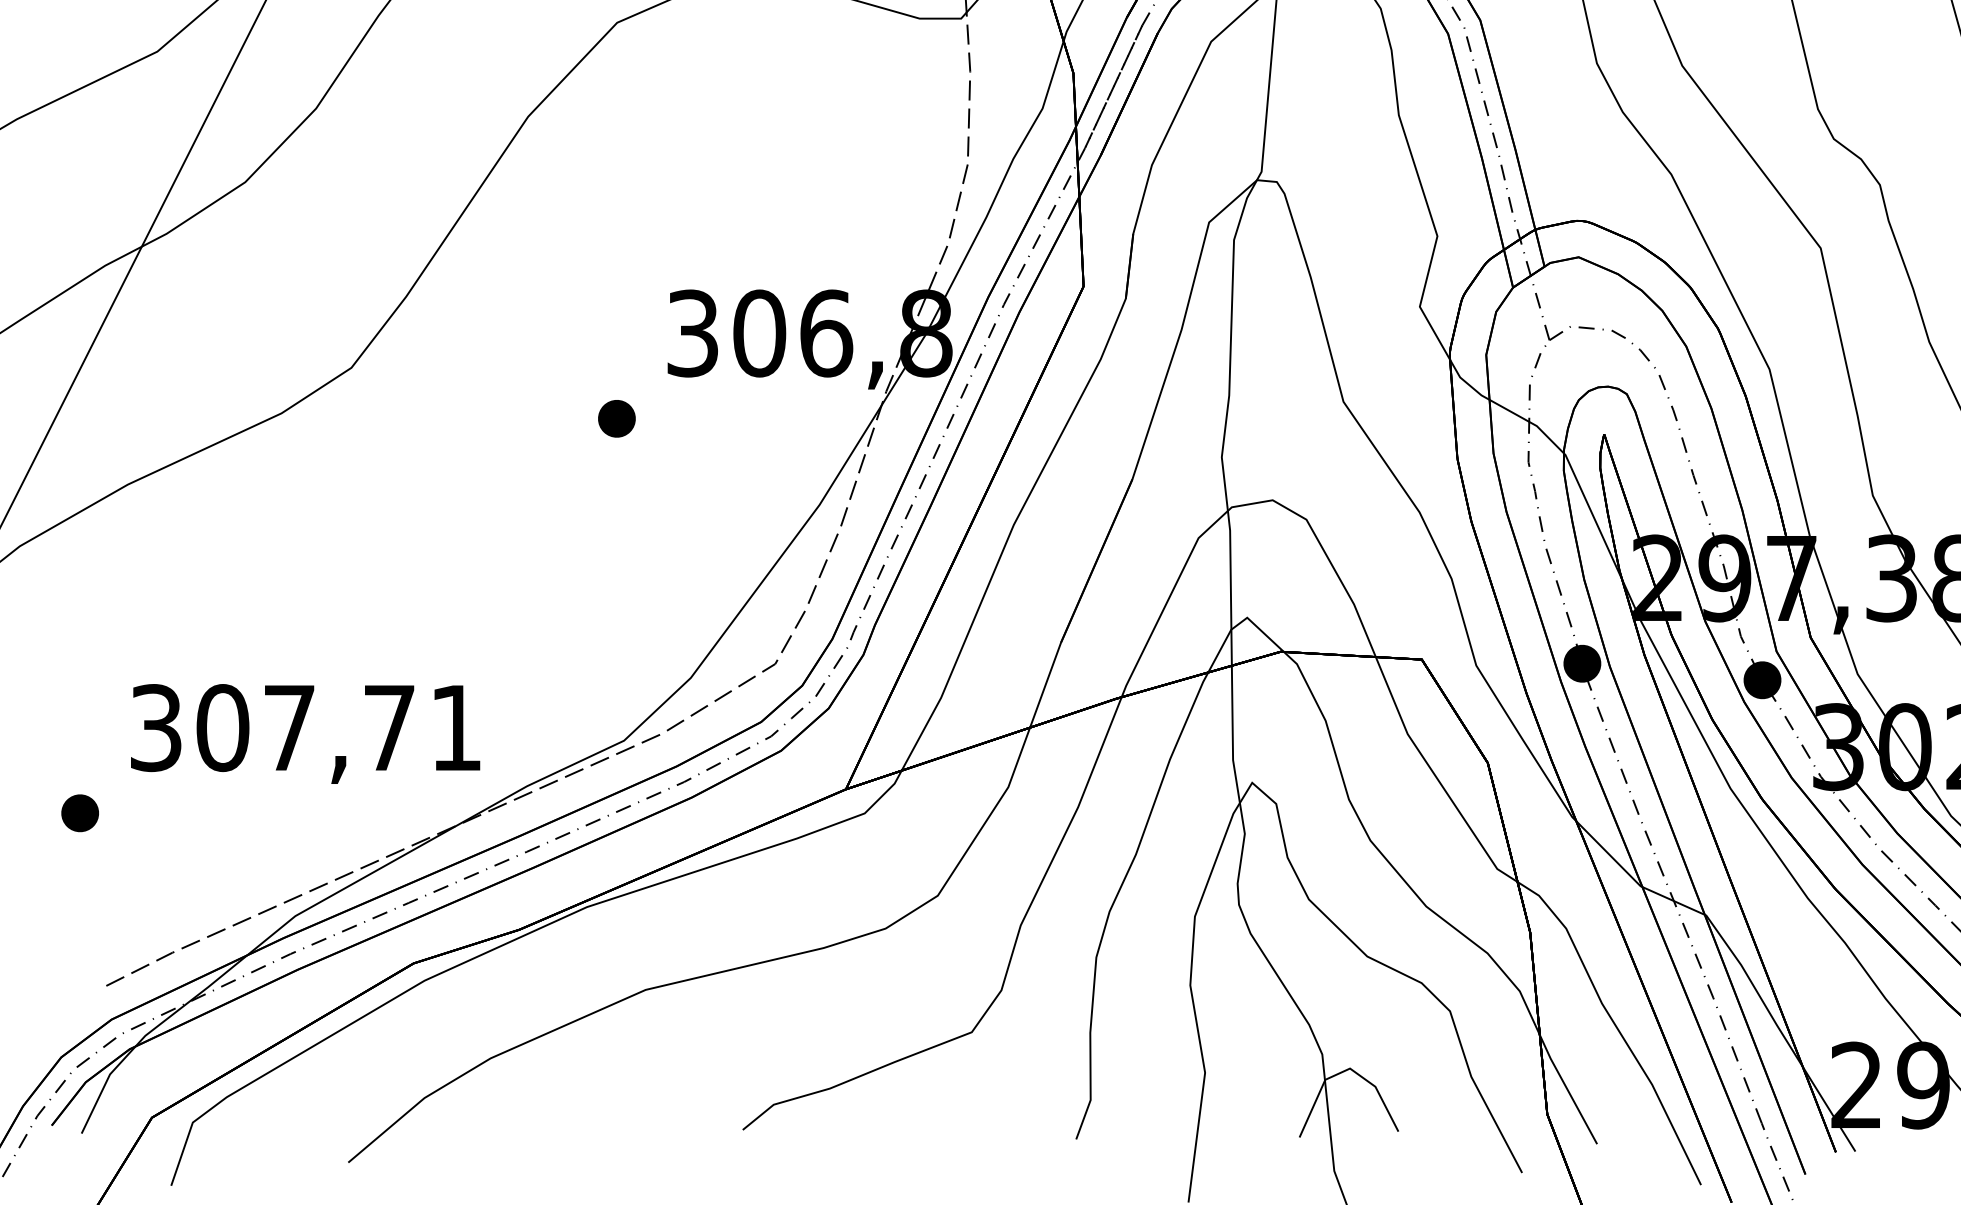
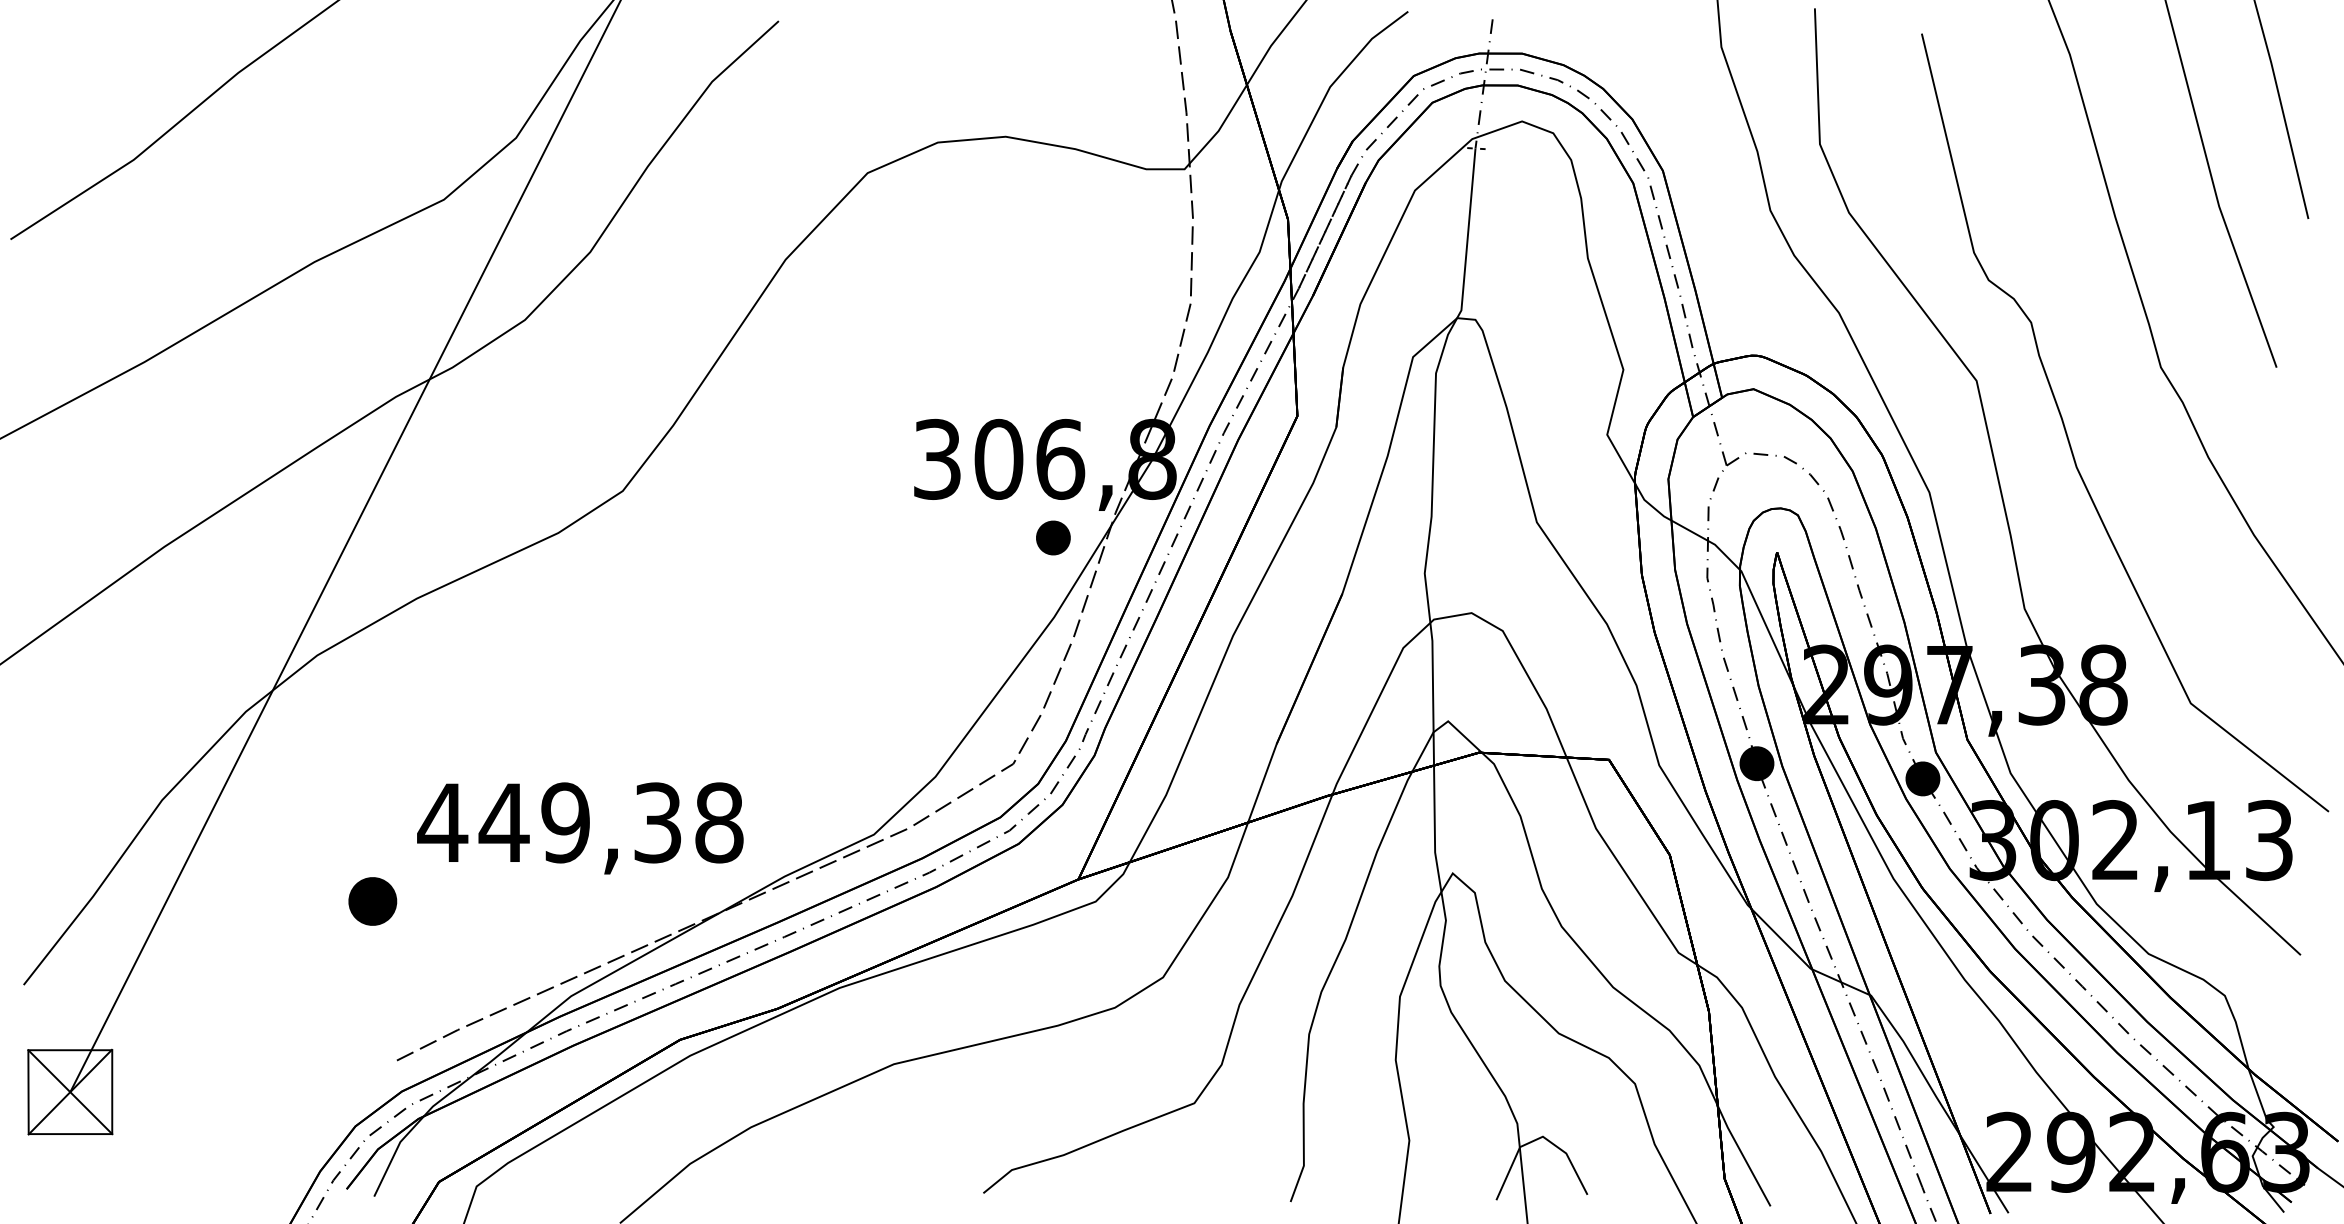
part: (617, 418) -> (1053, 537), moved
text: (305, 727) -> (580, 822), 307,71 -> 449,38
part: (79, 813) -> (372, 901), size x1.4

